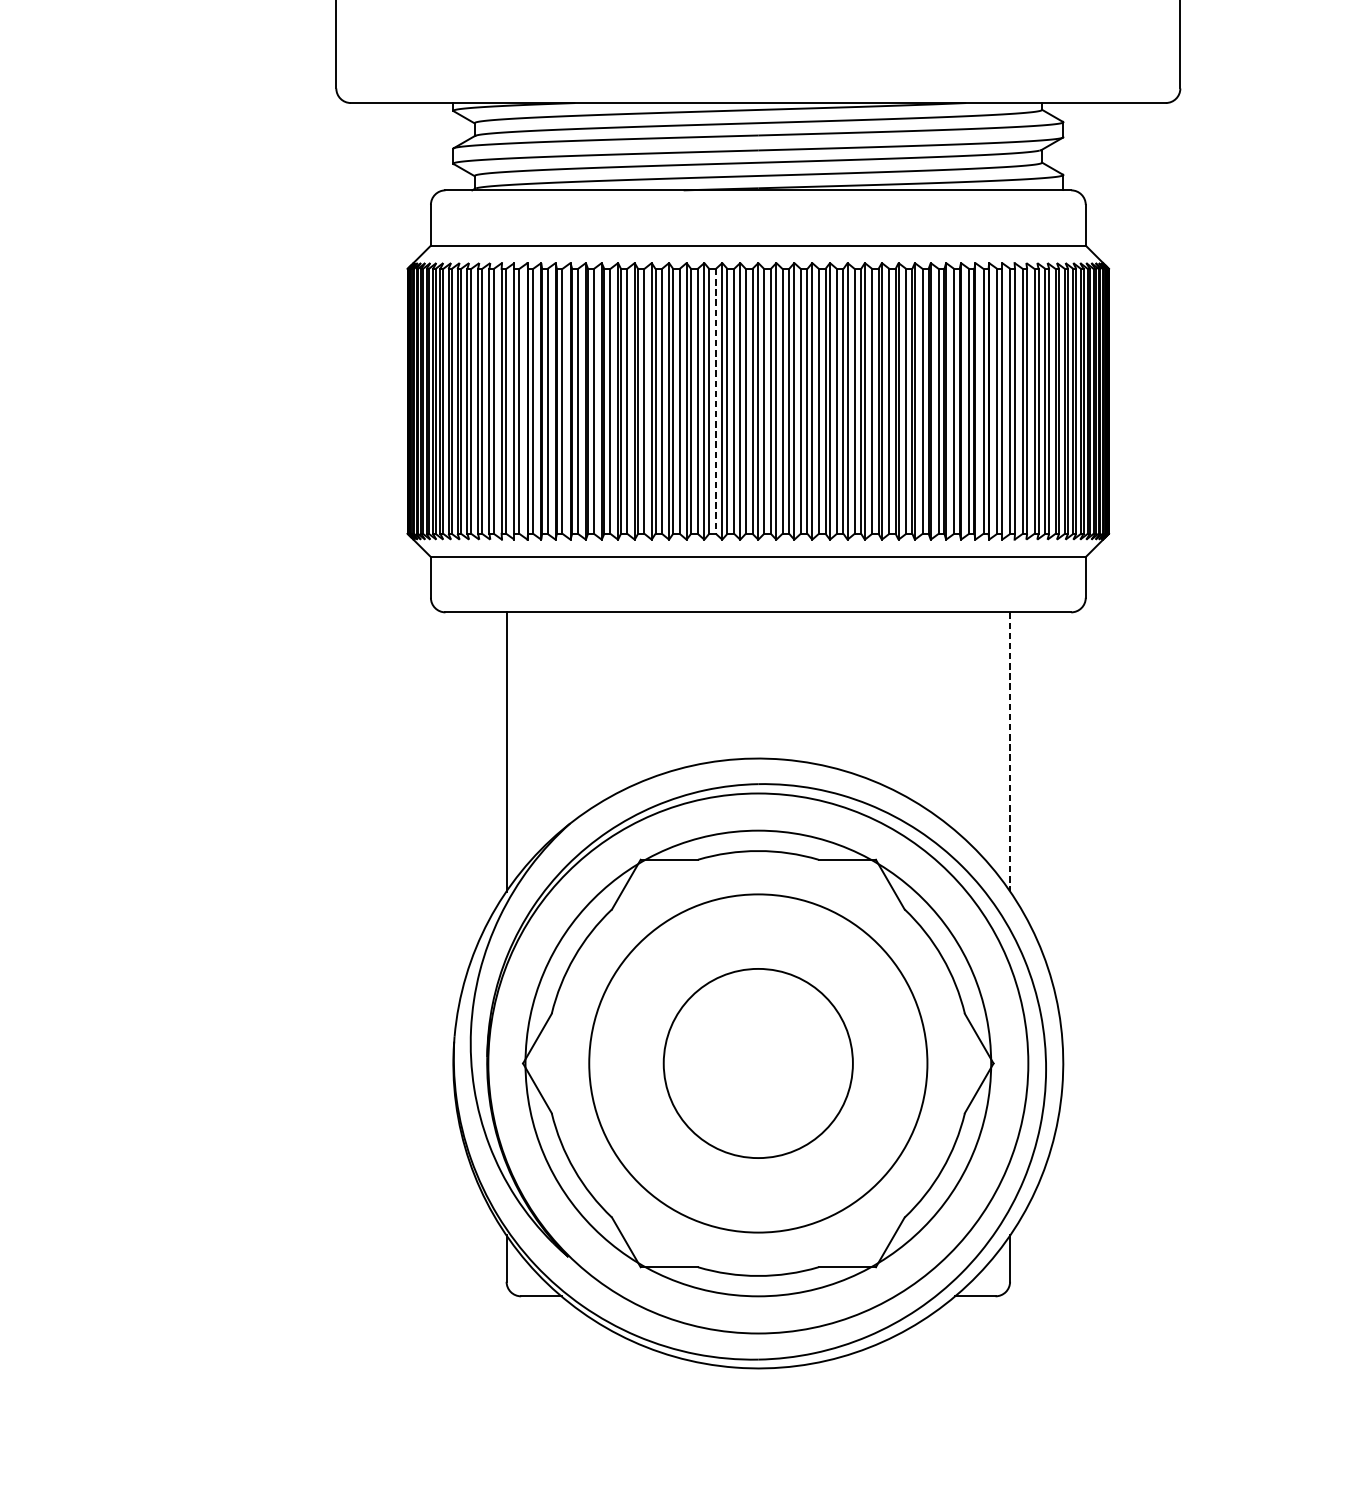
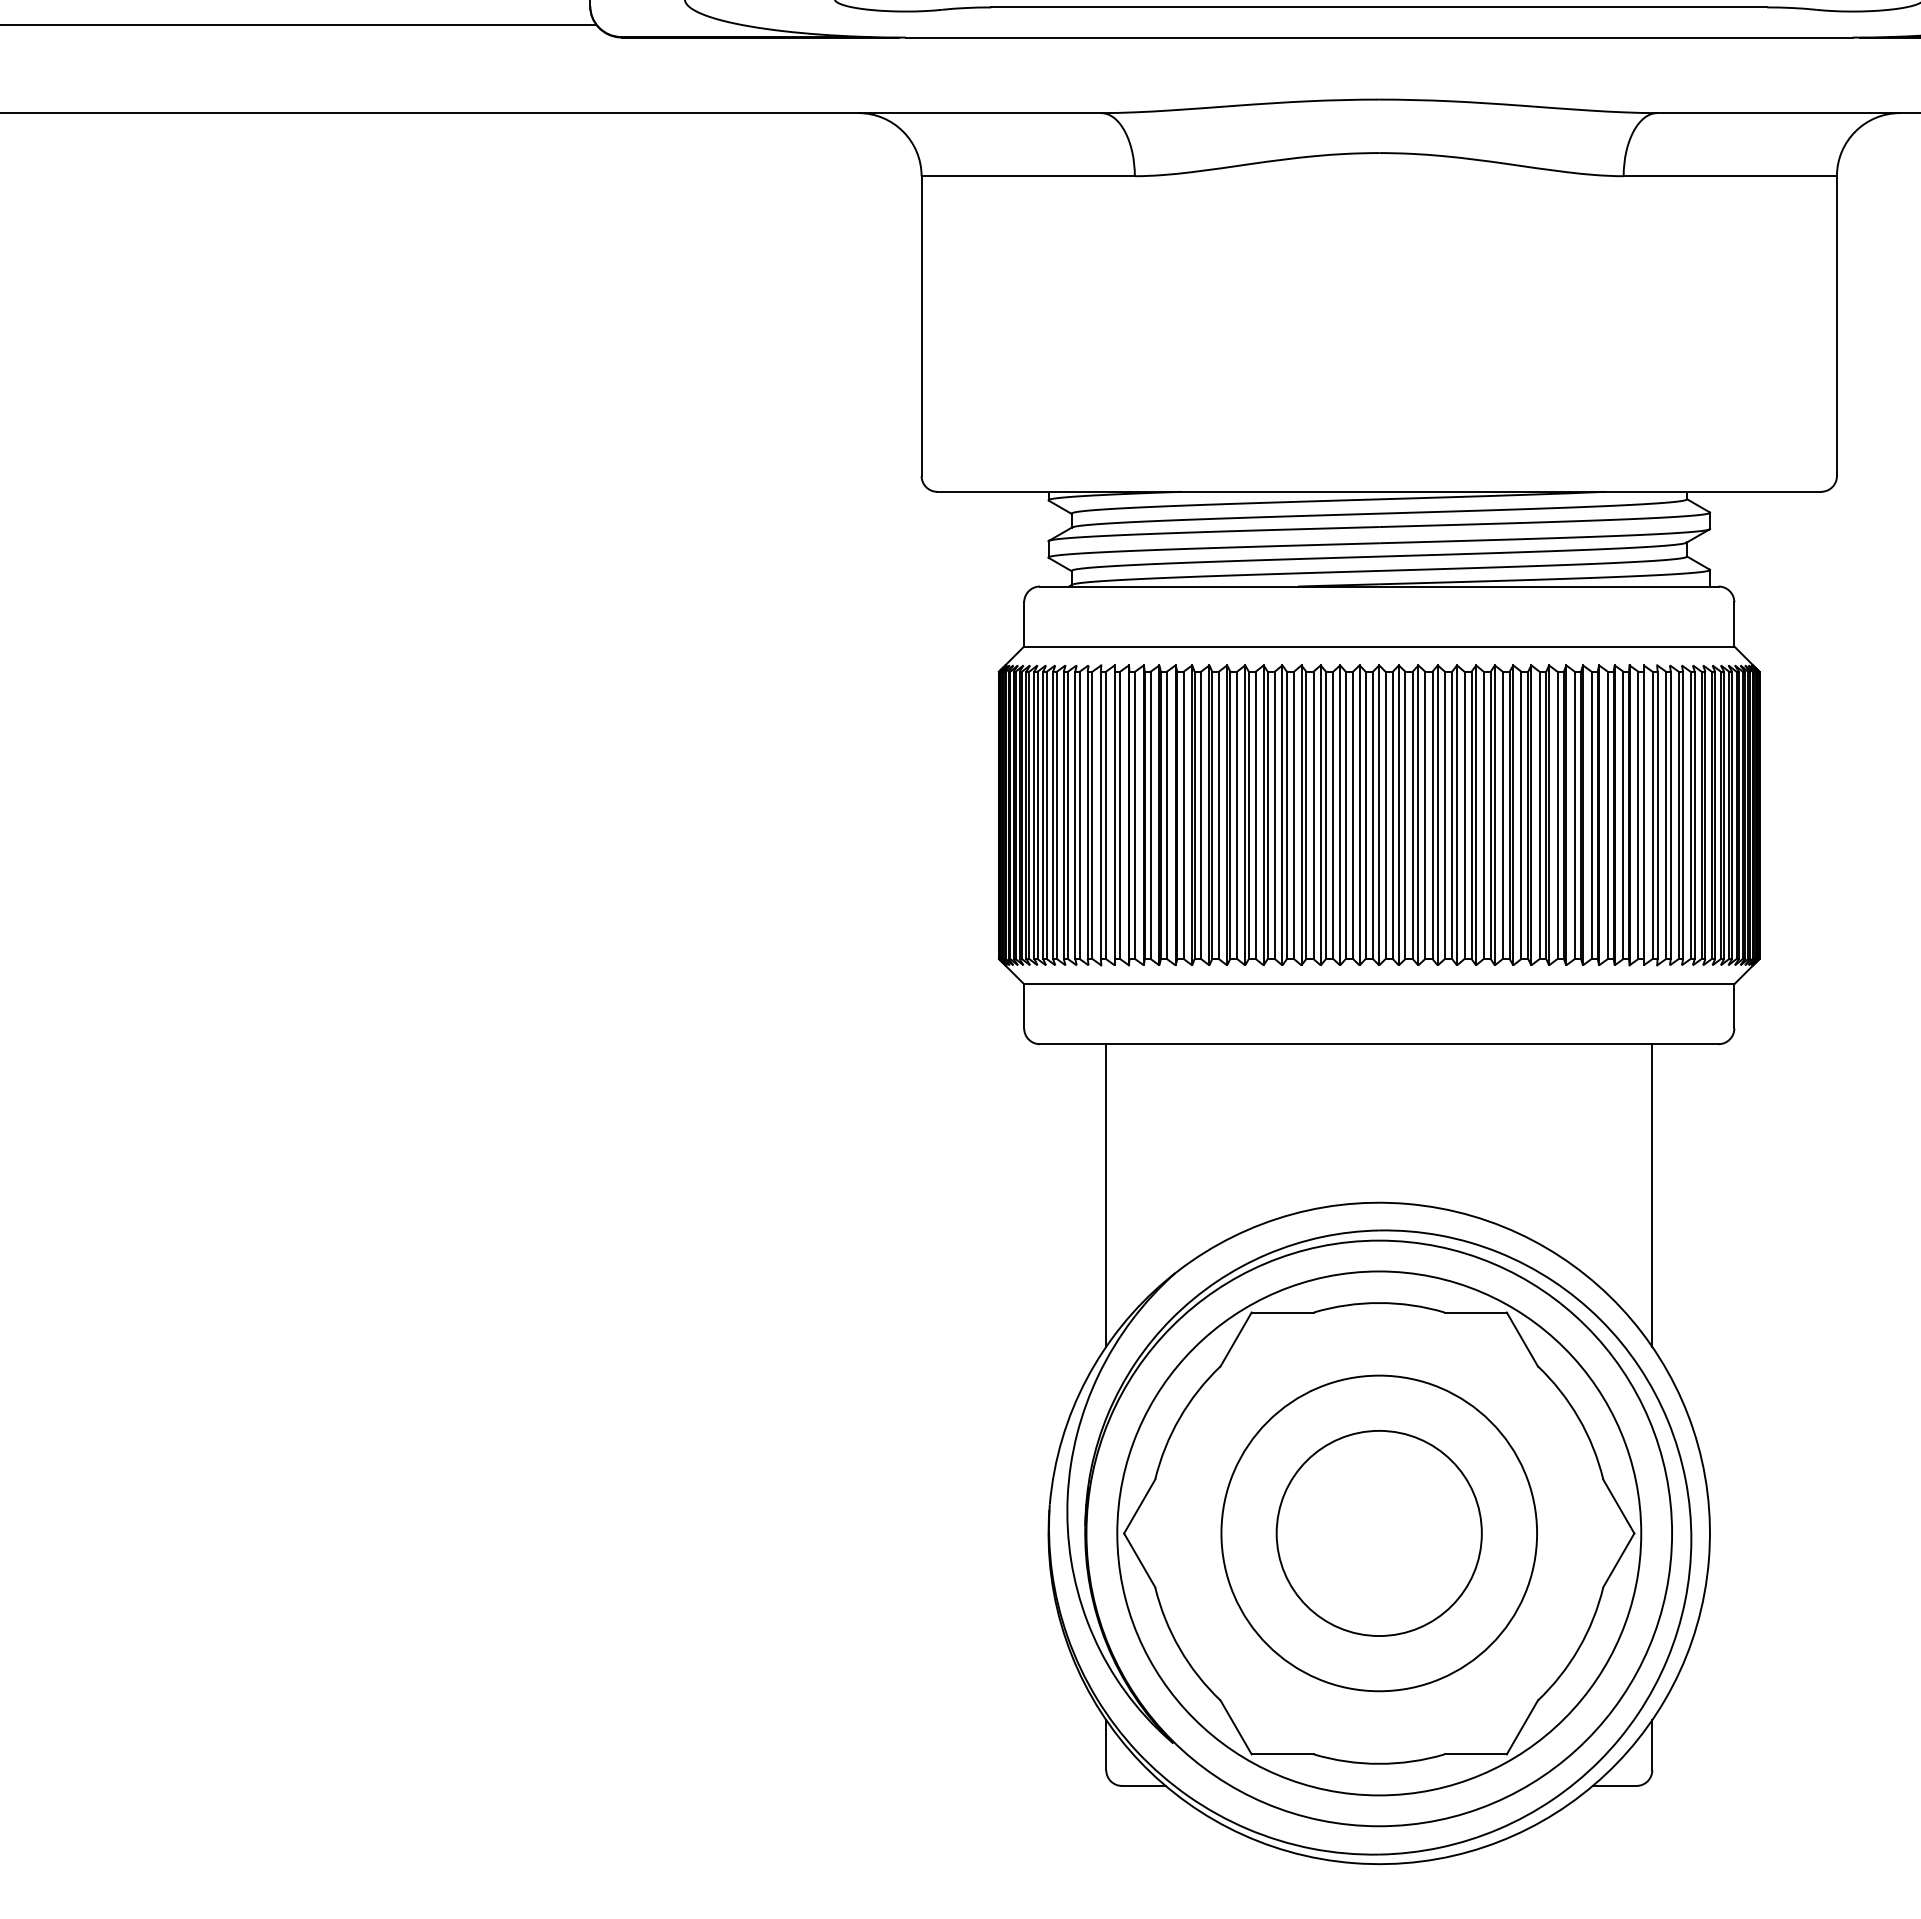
line: (716, 401) -> (1333, 815), dashed -> solid
line: (1010, 752) -> (1652, 1196), dashed -> solid
circle: (758, 1063) -> (1379, 1533), size x0.62
circle: (758, 1063) -> (1379, 1533), size x1.43

